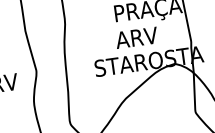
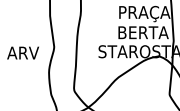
text: (148, 35) -> (142, 32), ARV -> BERTA

